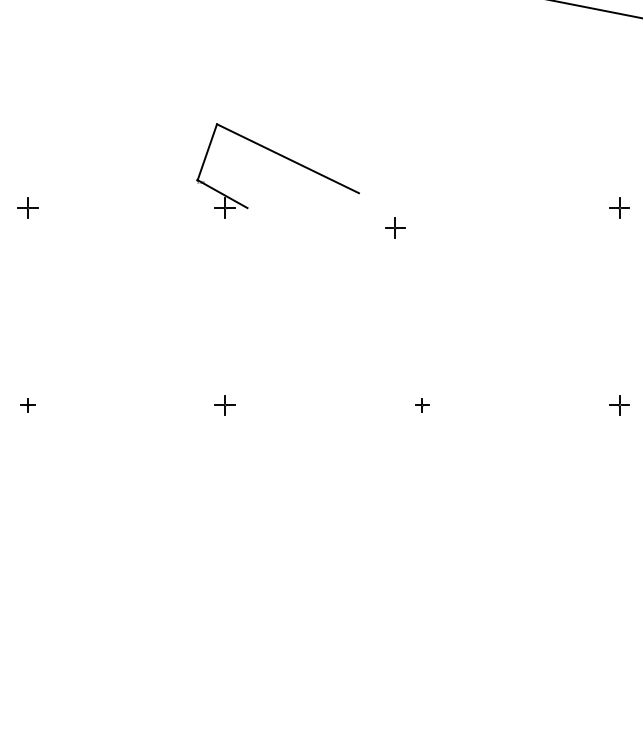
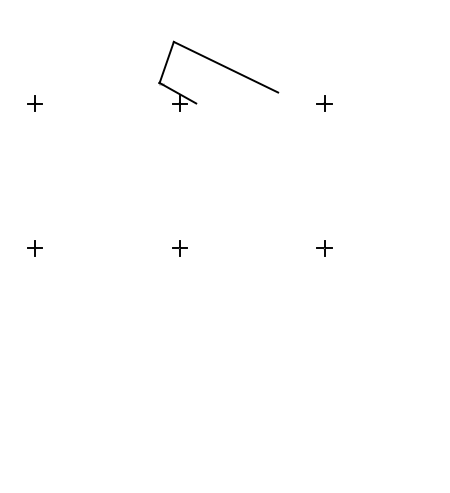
part: (395, 227) -> (324, 103), moved
part: (27, 405) -> (34, 248), size x1.43
part: (422, 405) -> (324, 248), size x1.43

